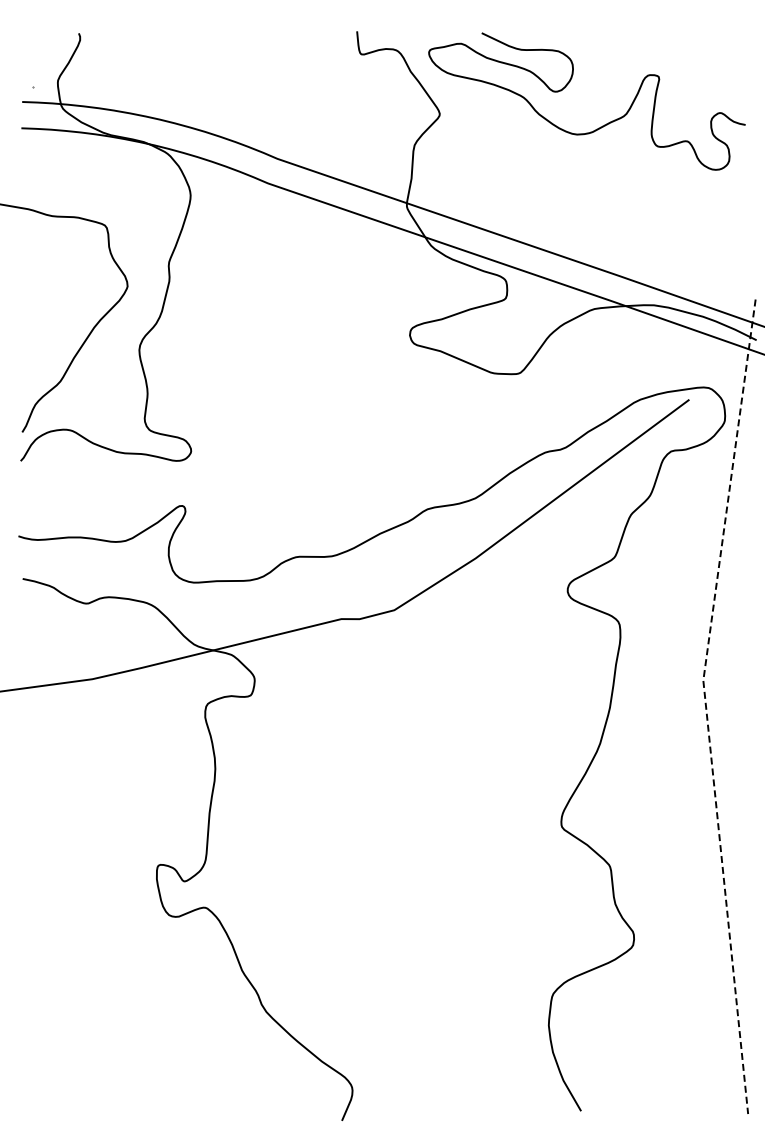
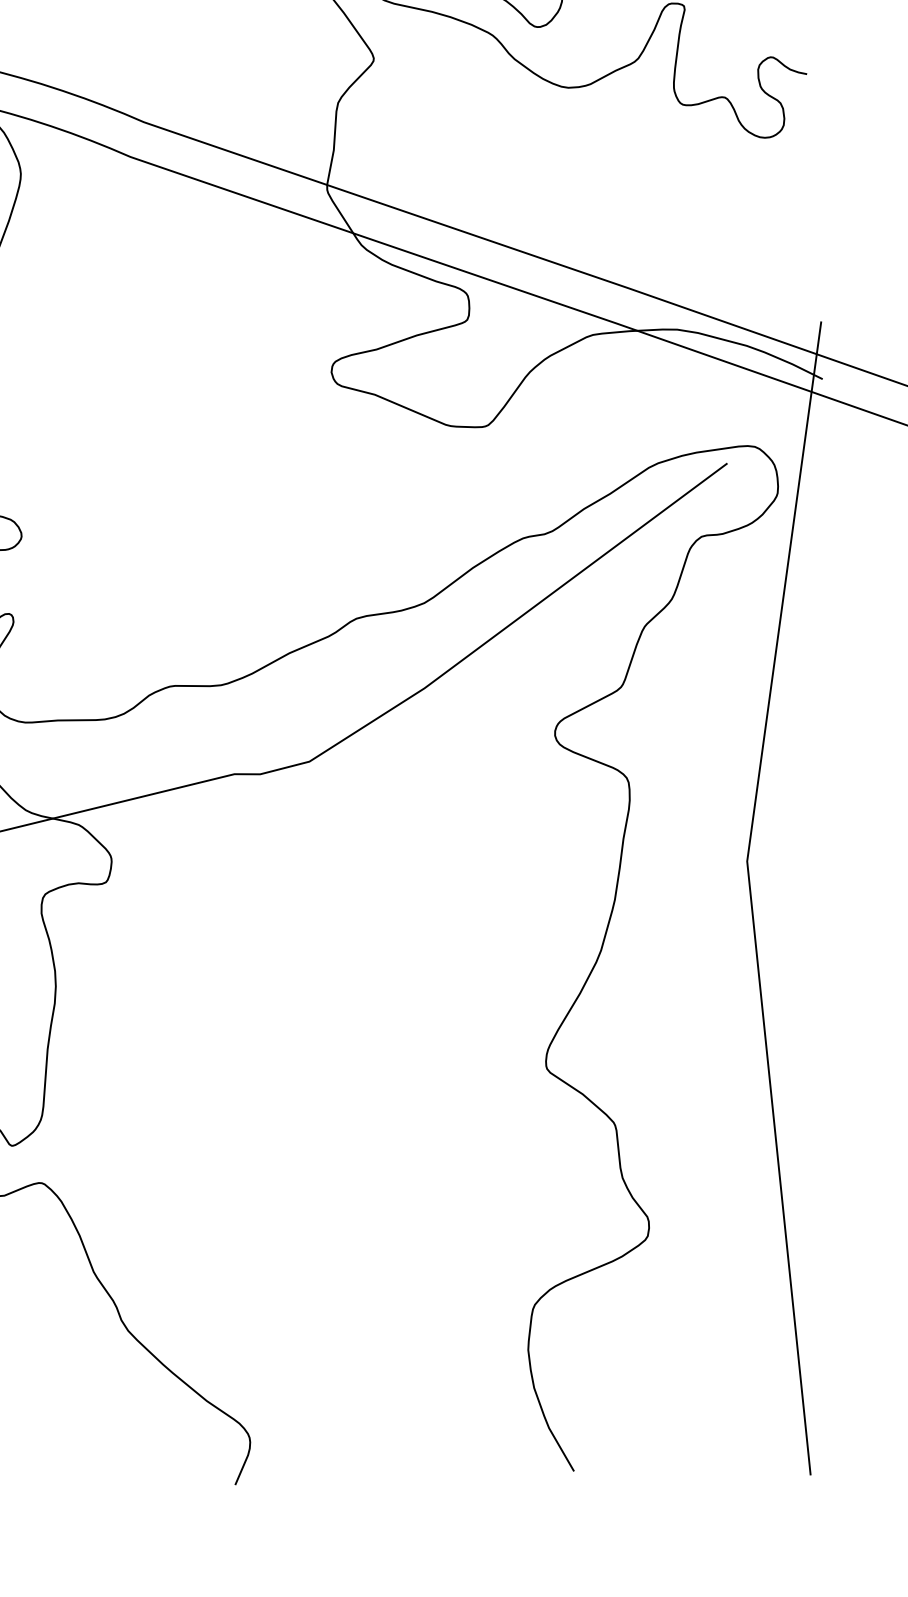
line: (705, 705) -> (750, 896), dashed -> solid

